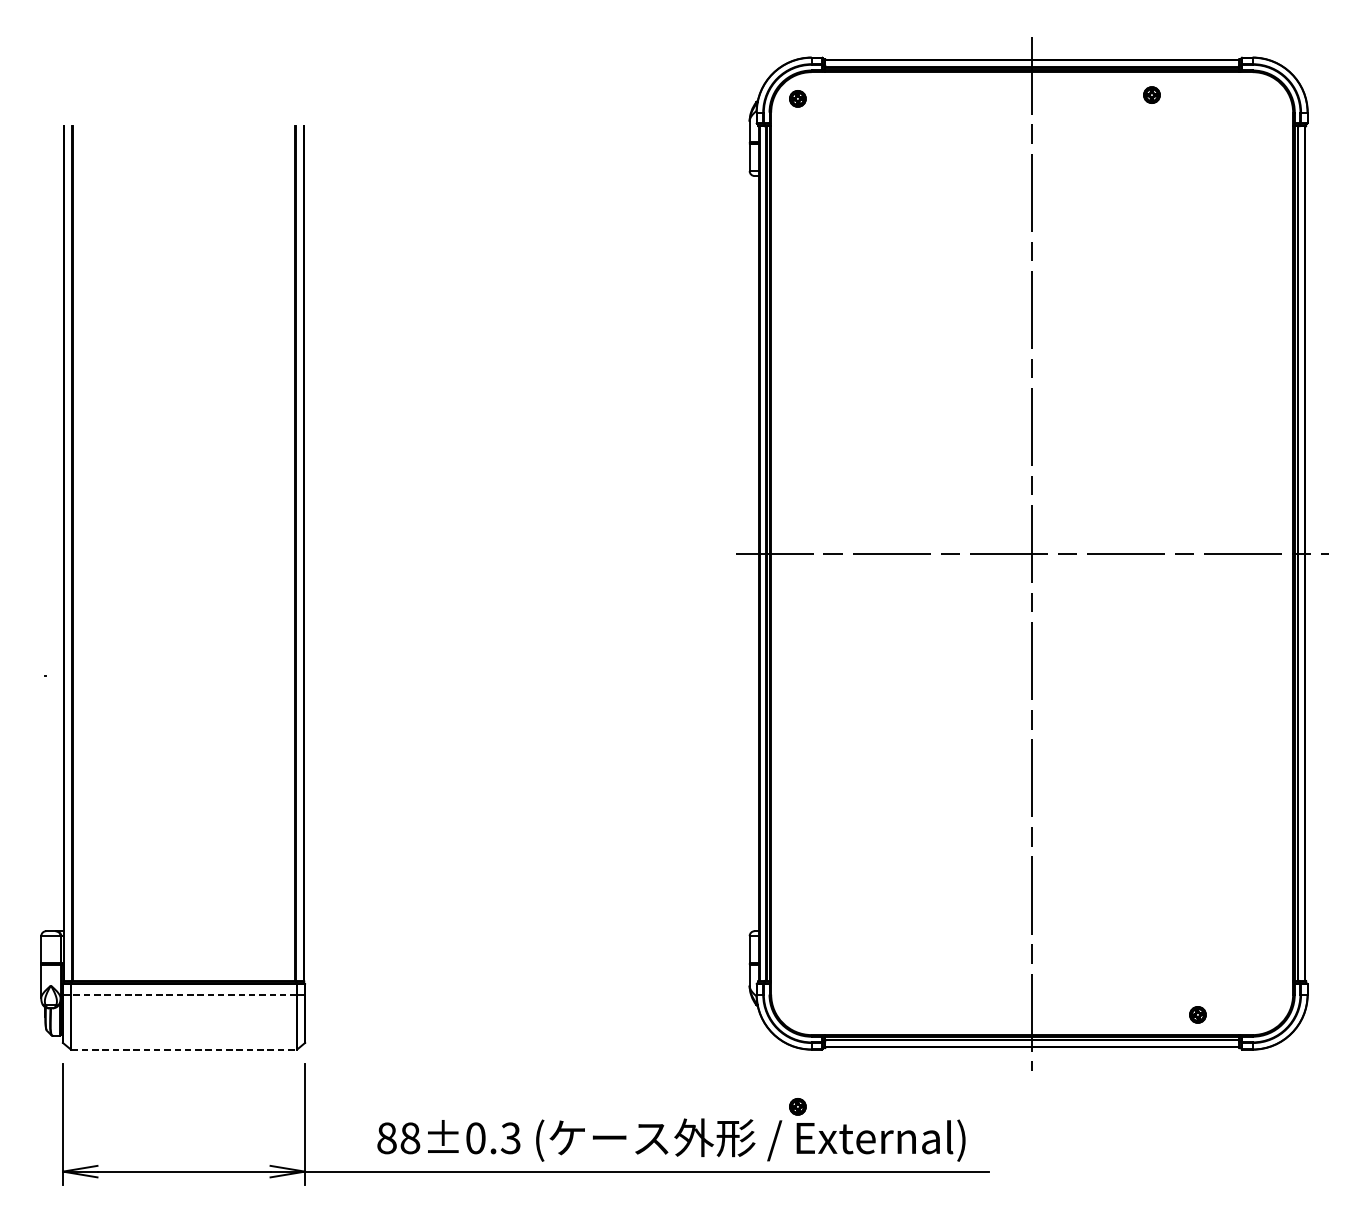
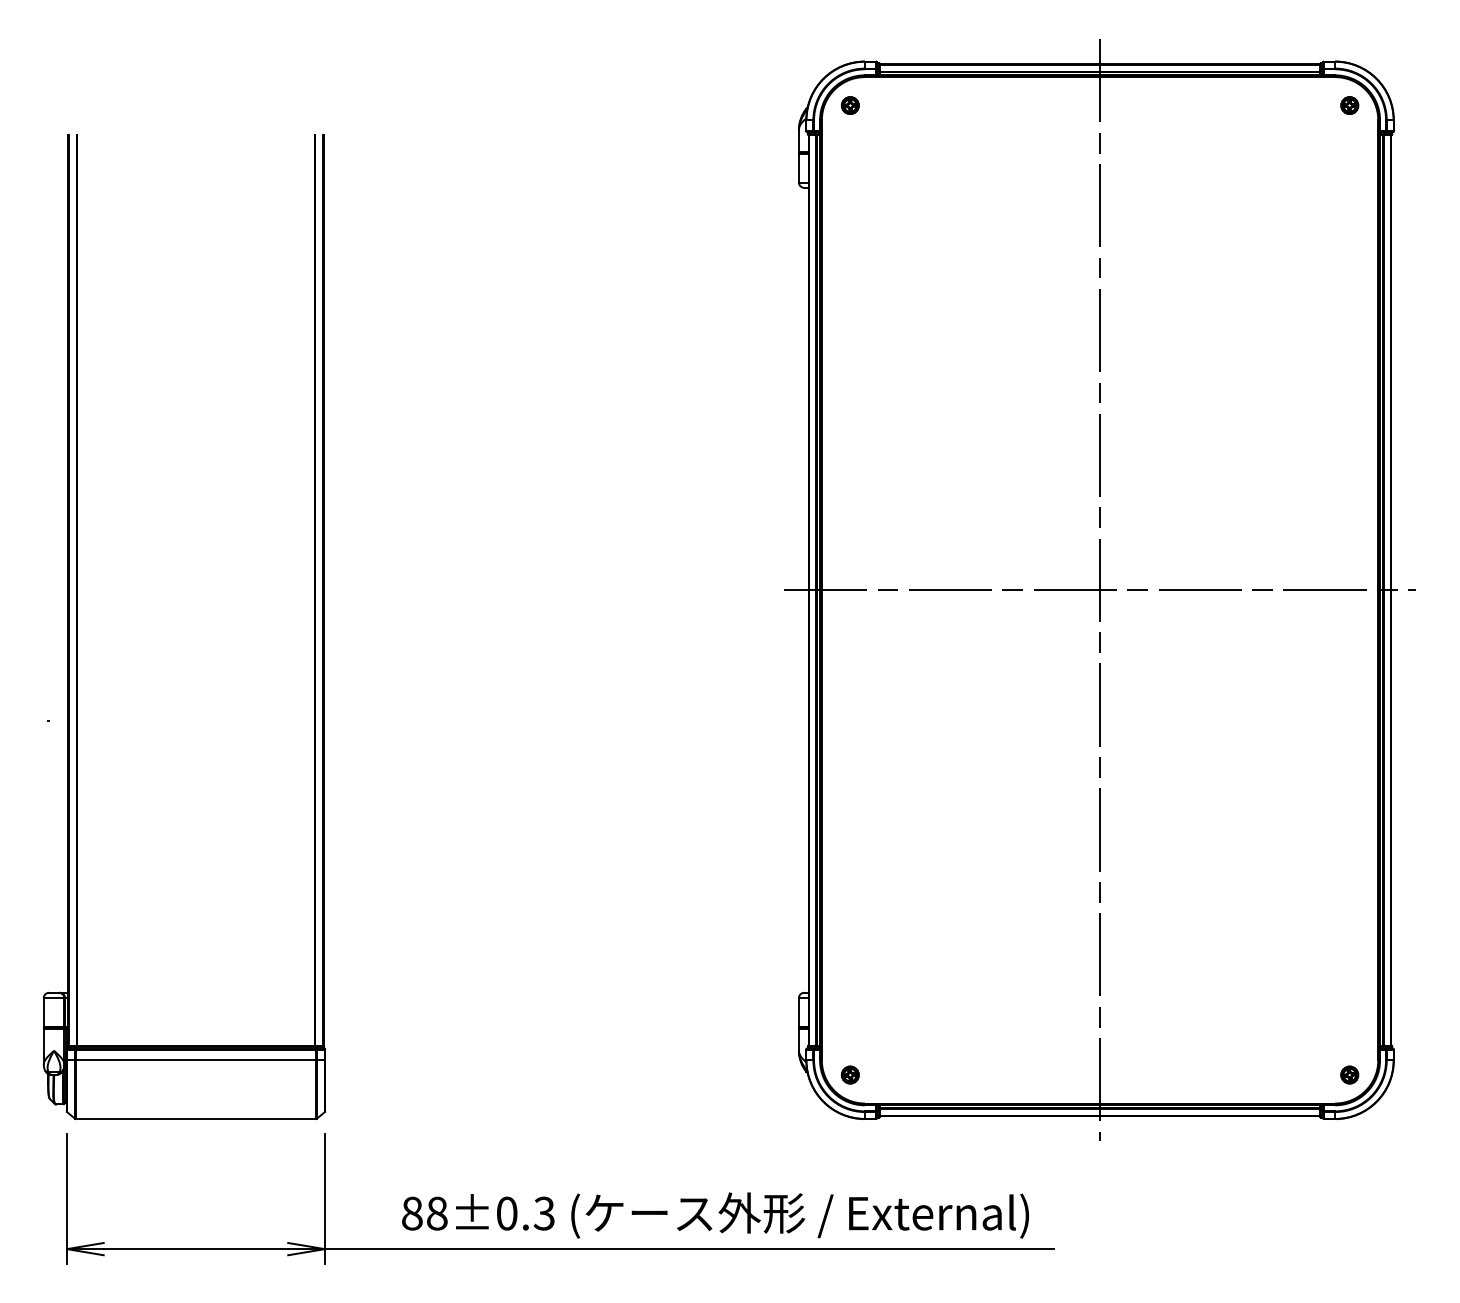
part: (1151, 95) -> (1349, 105), moved
line: (183, 994) -> (195, 1060), dashed -> solid
part: (1197, 1014) -> (1349, 1074), moved
line: (184, 1050) -> (196, 1119), dashed -> solid
part: (798, 1106) -> (850, 1074), moved

